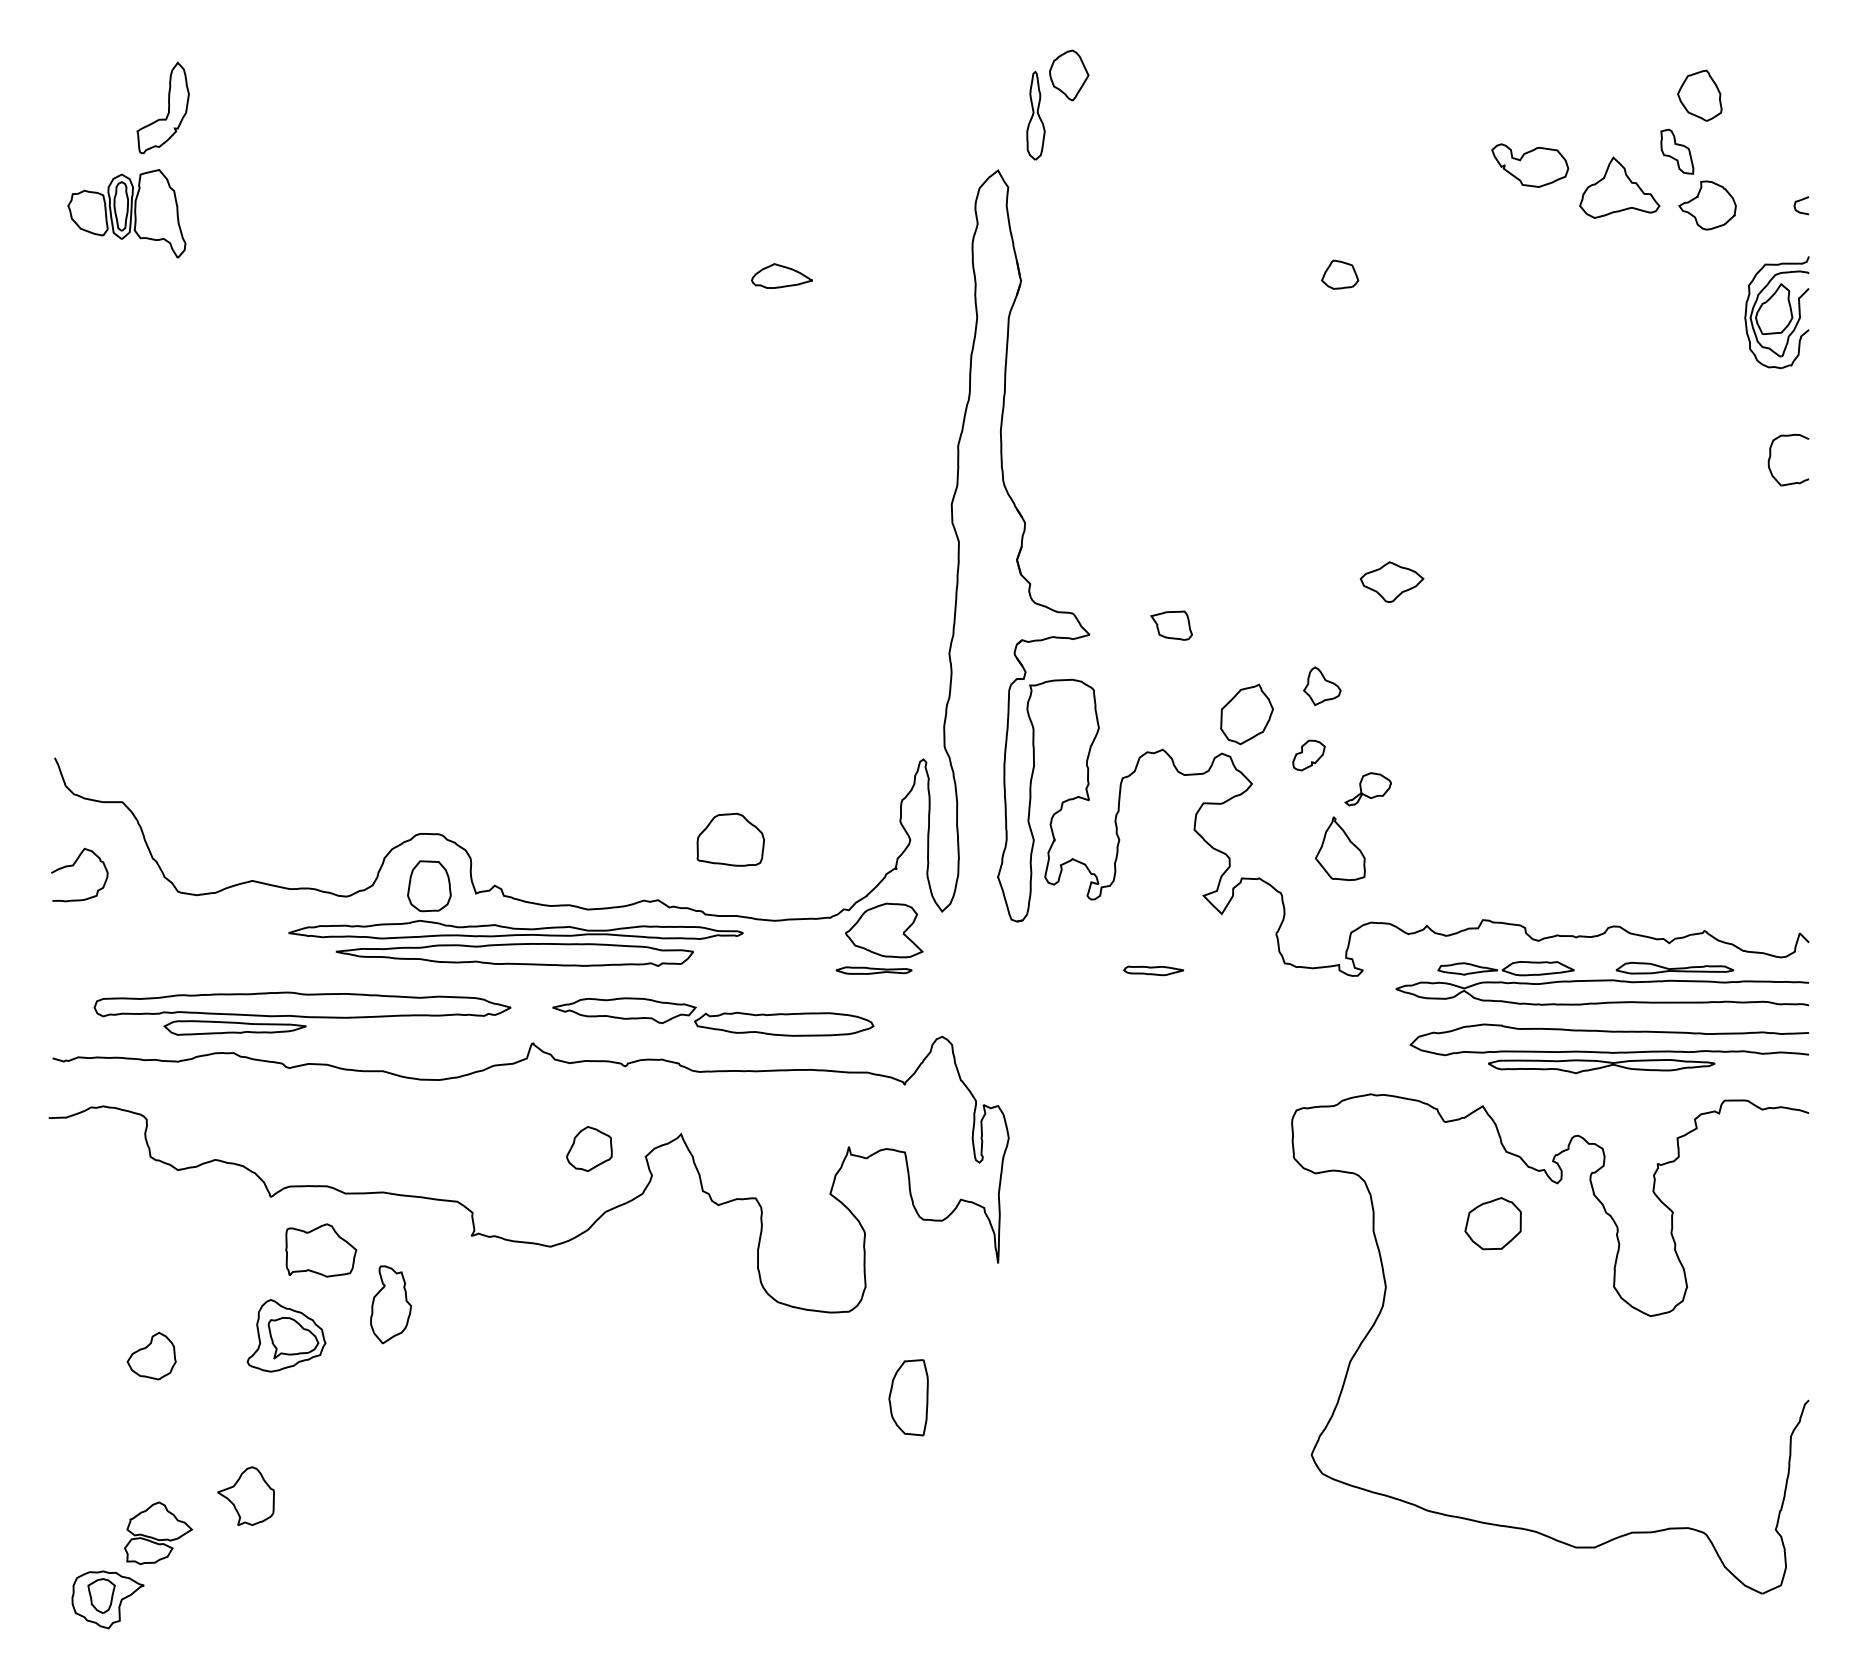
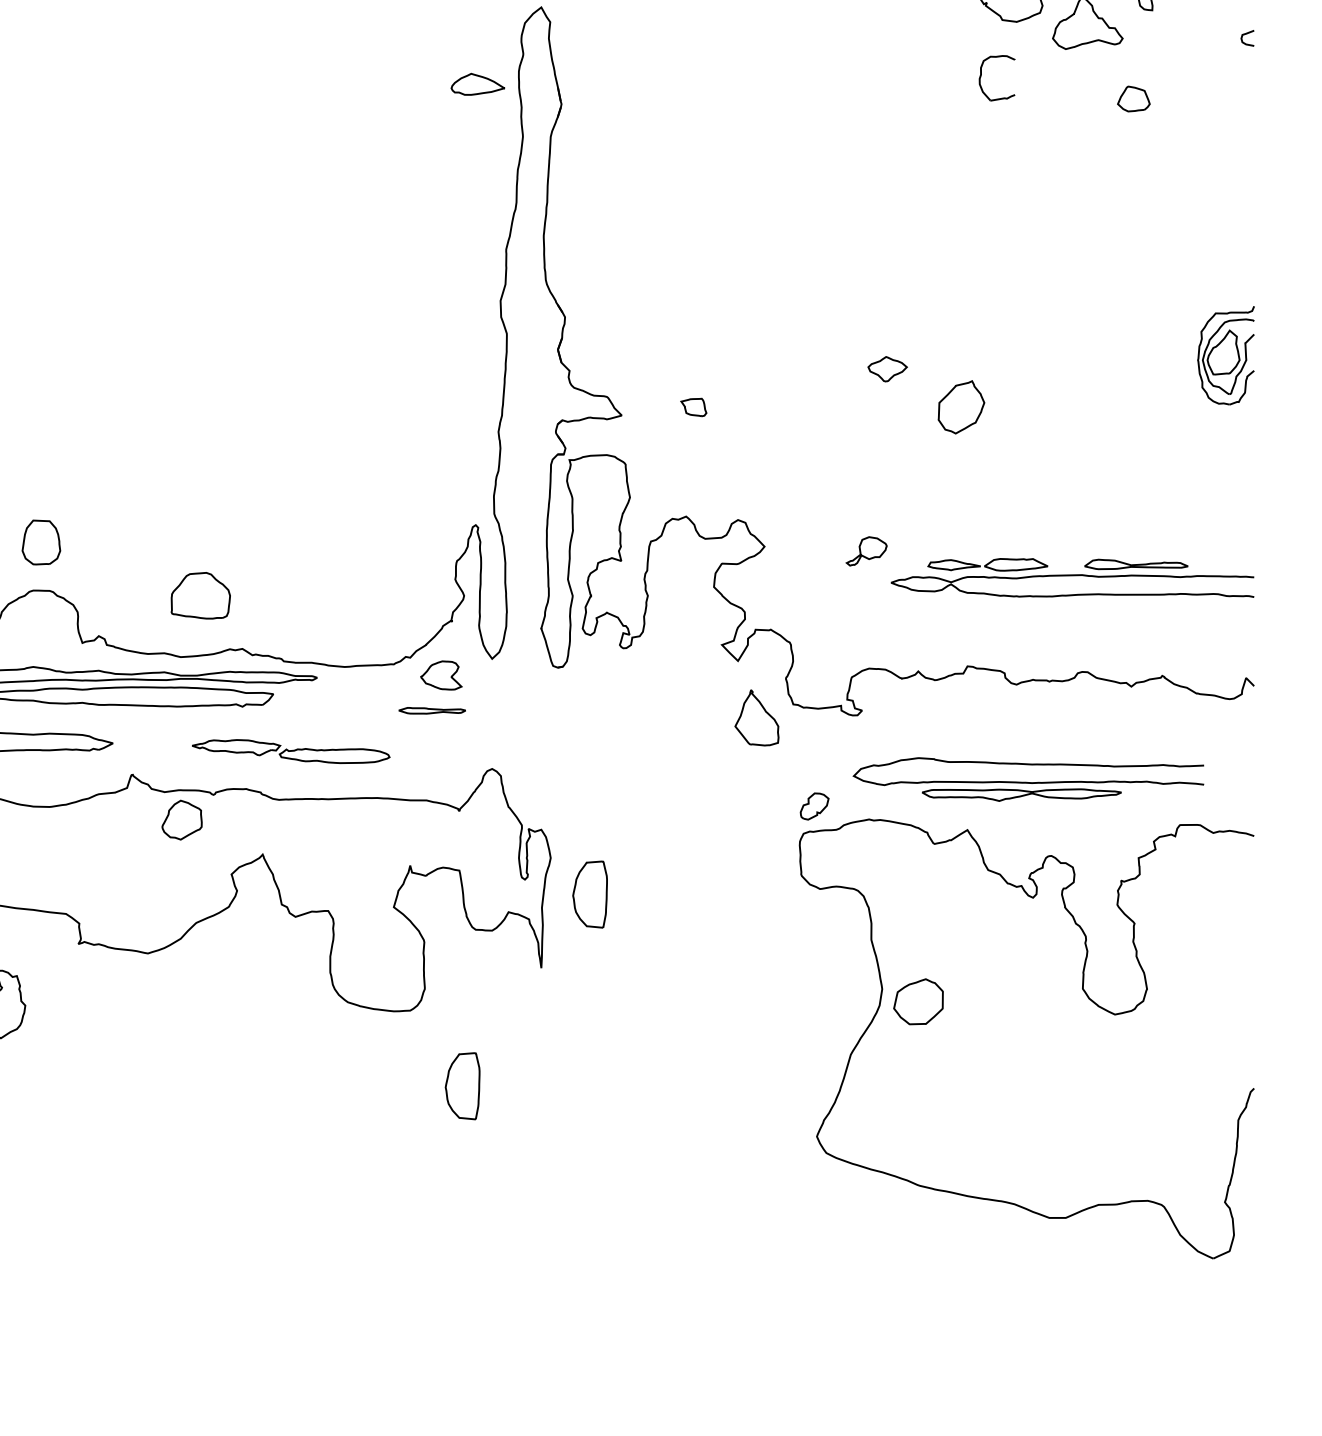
part: (1707, 205) -> (1164, 38), removed
part: (1340, 274) -> (1134, 98), moved
part: (781, 275) -> (477, 83), moved
part: (1776, 312) -> (1225, 355), moved
part: (1771, 456) -> (982, 75), moved
part: (1391, 581) -> (887, 368), size x0.7
part: (1171, 625) -> (693, 407), size x0.7
part: (1322, 685) -> (826, 460), removed
part: (1246, 714) -> (961, 407), moved
part: (1308, 755) -> (814, 806), moved
part: (730, 839) -> (200, 595), moved
part: (1340, 848) -> (757, 717), moved
part: (429, 886) -> (41, 542), moved
part: (884, 930) -> (441, 675), size x0.6
part: (1153, 970) -> (677, 710), removed
part: (1601, 983) -> (1071, 577), moved
part: (713, 1016) -> (291, 751), size x0.7
part: (1609, 1048) -> (1028, 779), moved
part: (589, 1148) -> (182, 819), moved
part: (1053, 1179) -> (590, 894), added
part: (1492, 1223) -> (917, 1001), moved

